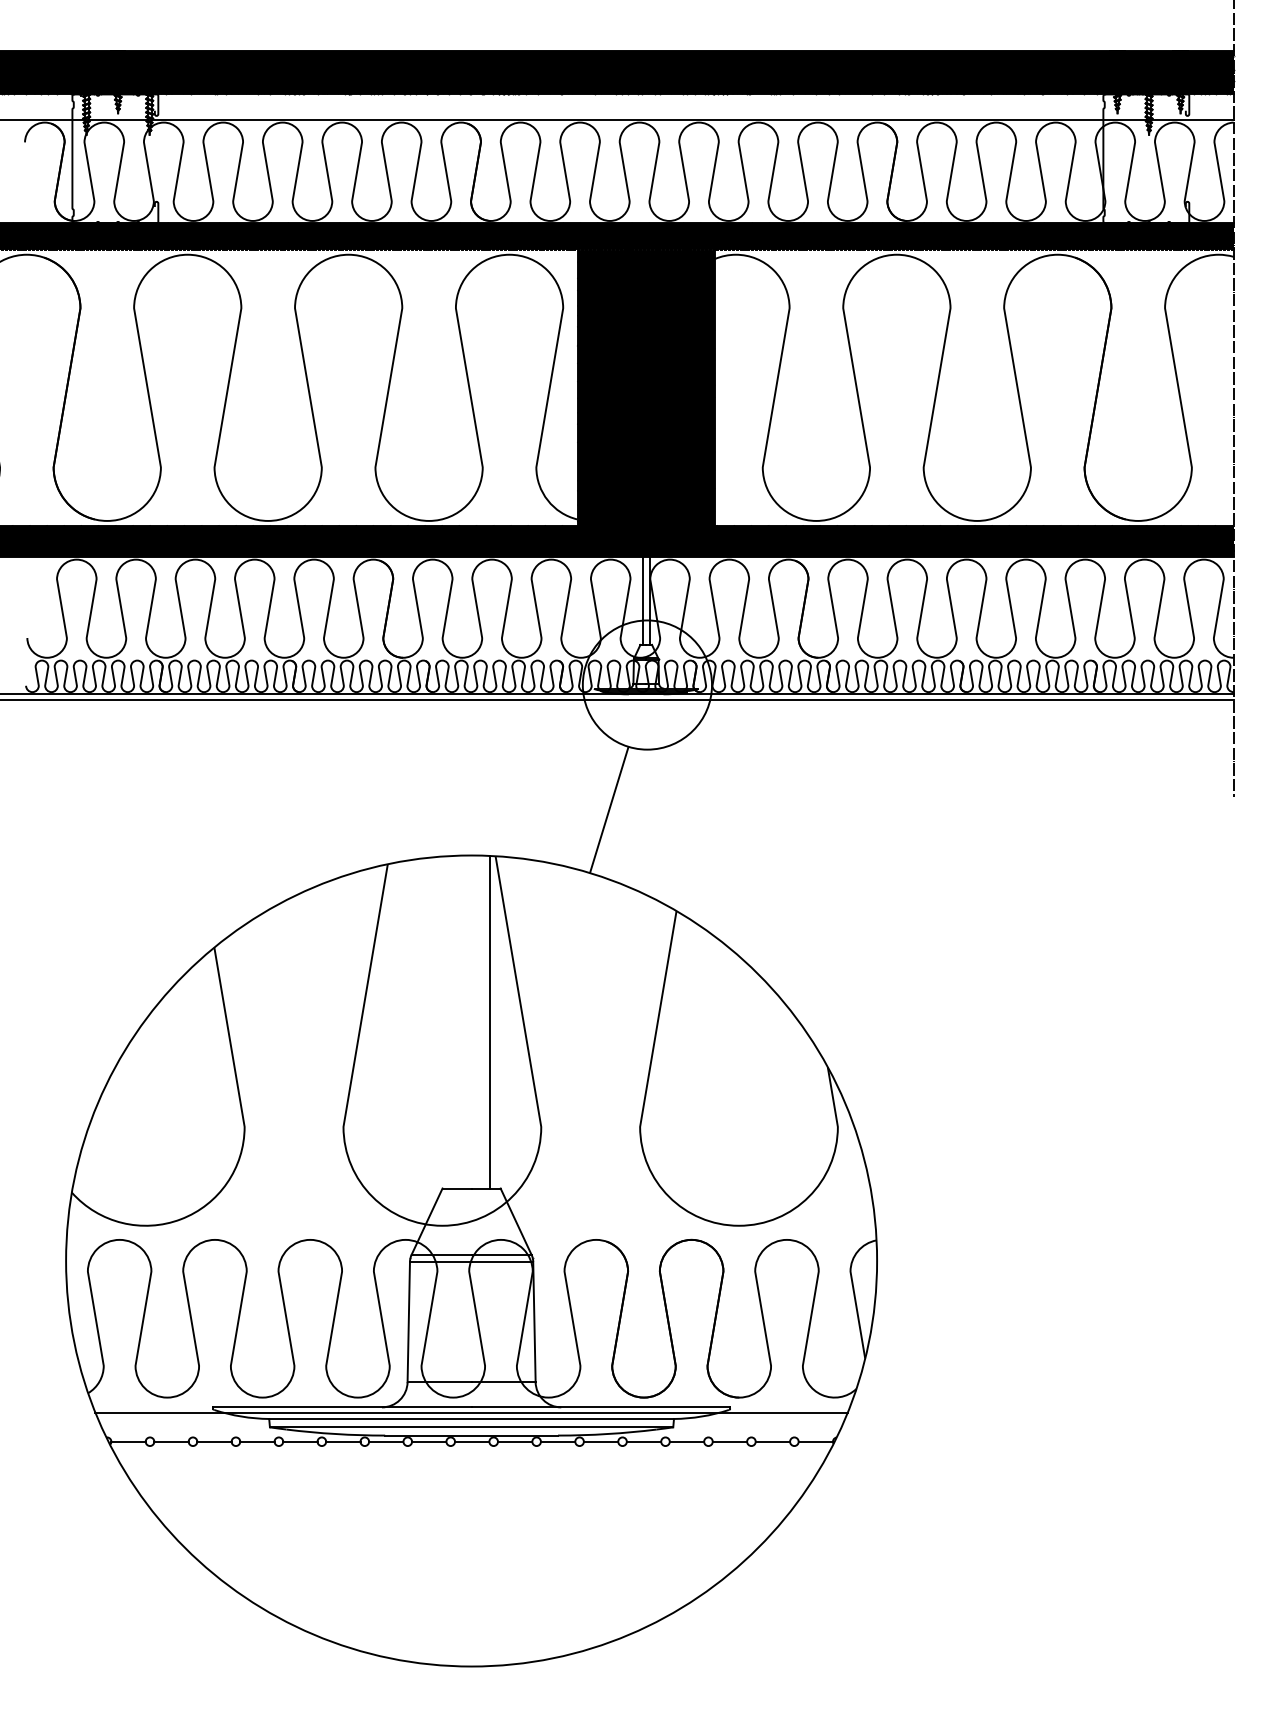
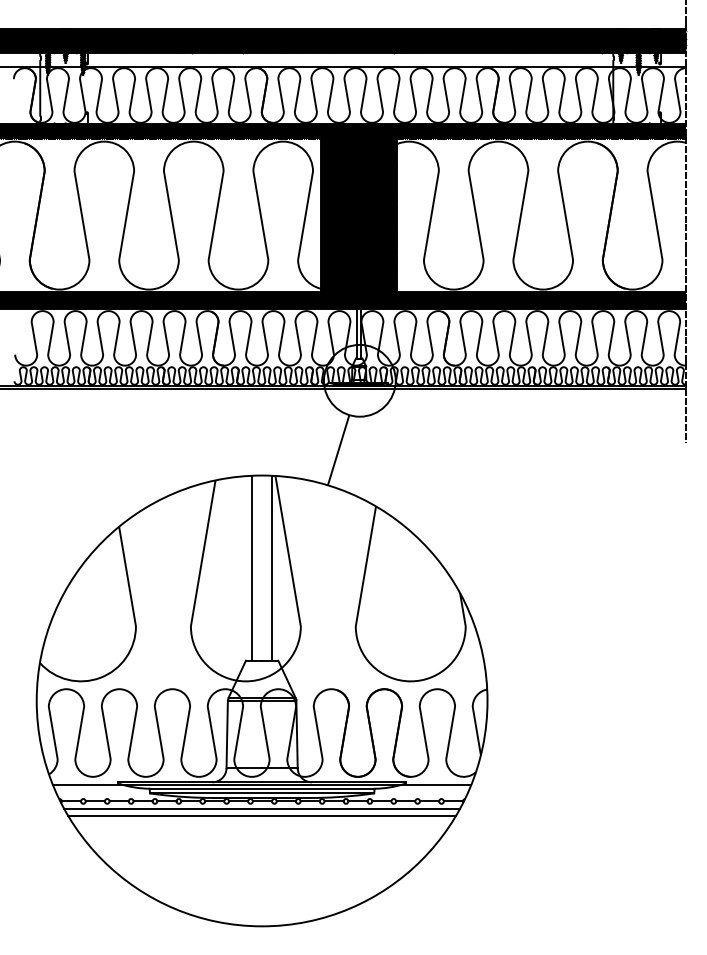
line: (452, 1020) -> (251, 567), added
line: (470, 1456) -> (261, 809), added
line: (470, 1468) -> (261, 816), added

